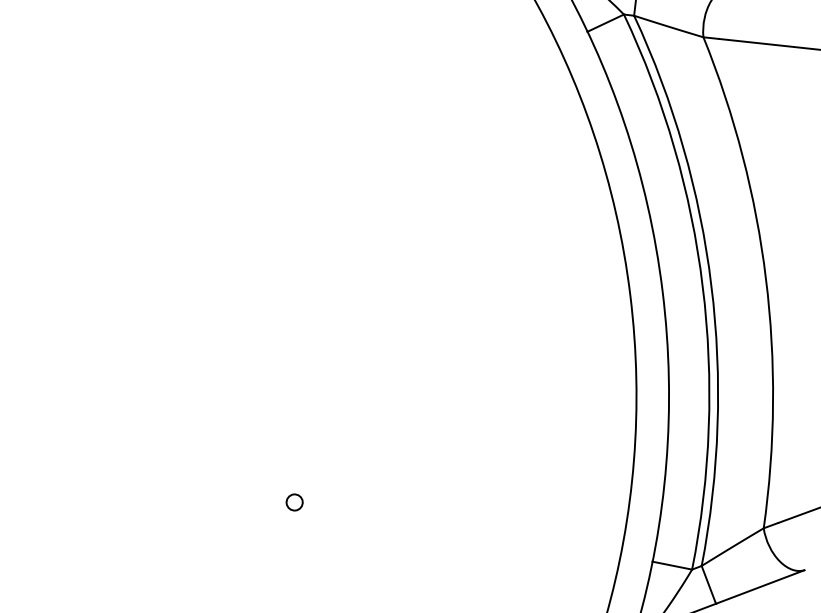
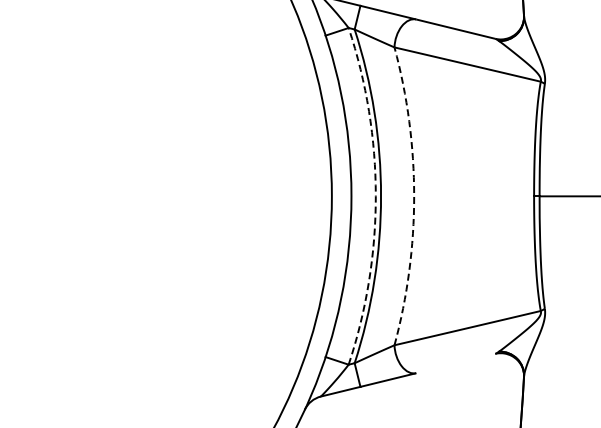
arc: (766, 278) -> (414, 196), solid -> dashed
arc: (702, 286) -> (375, 196), solid -> dashed
part: (293, 502) -> (115, 295), removed

